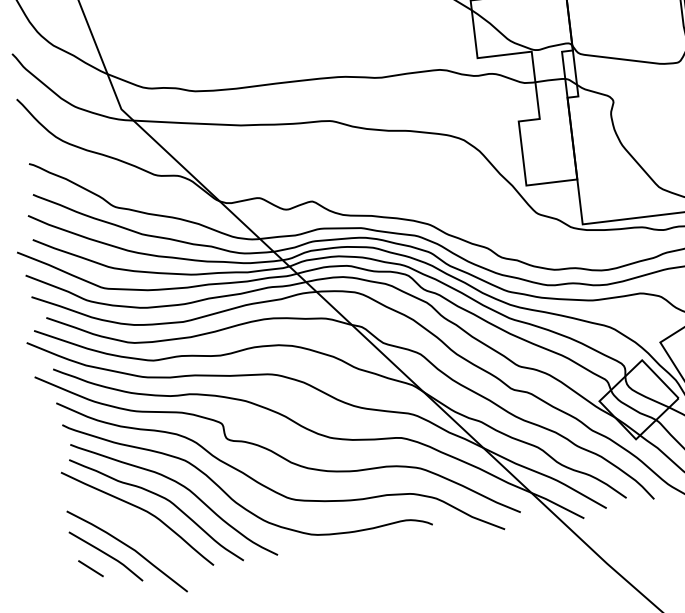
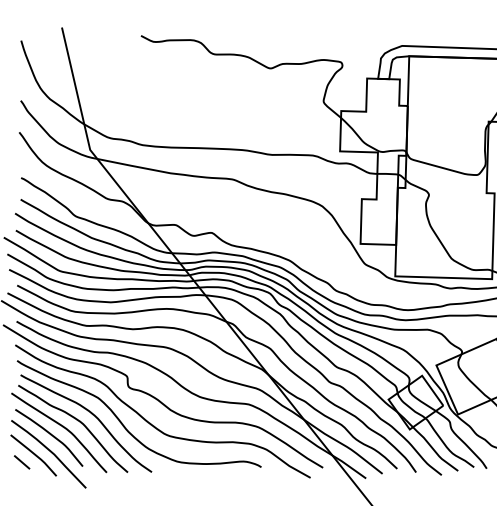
curve: (125, 524) -> (50, 435), added

